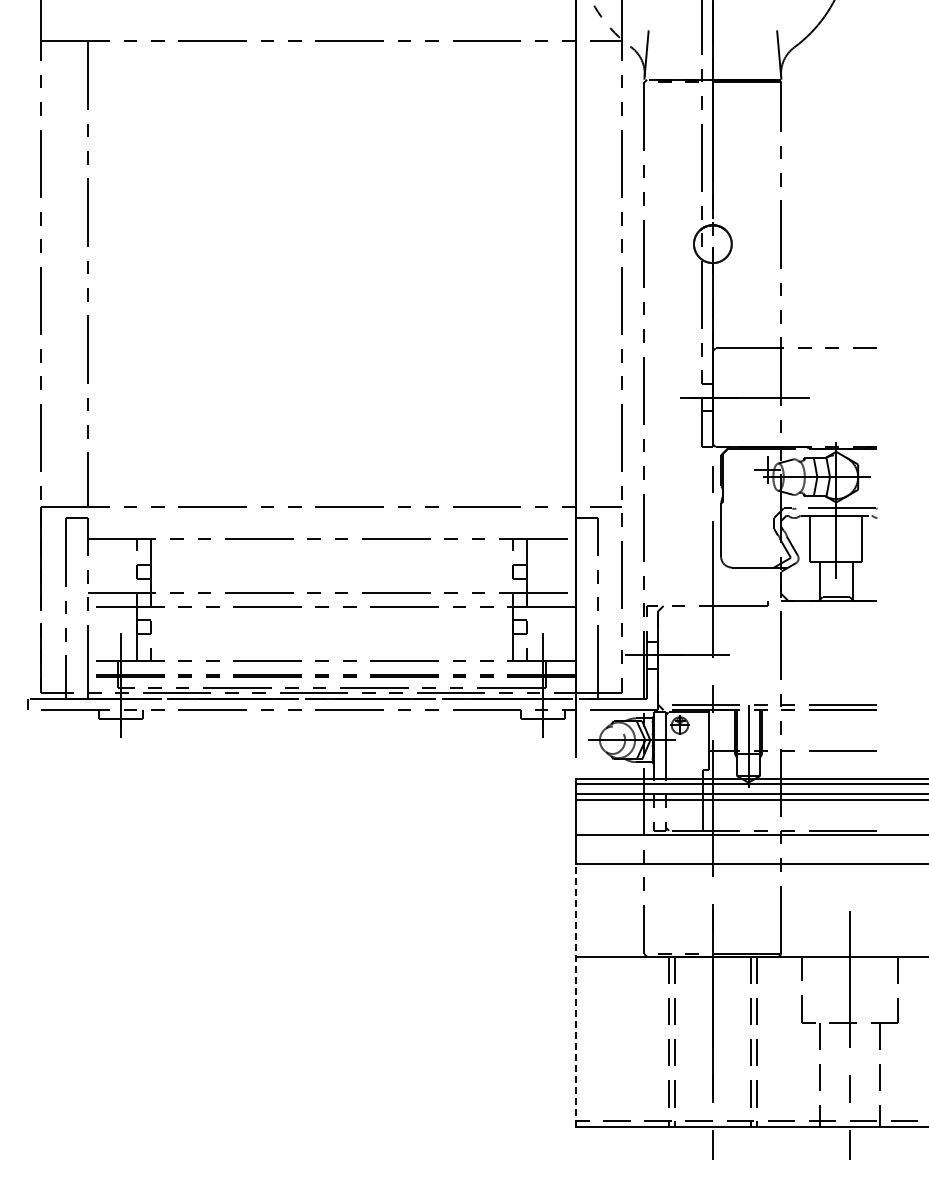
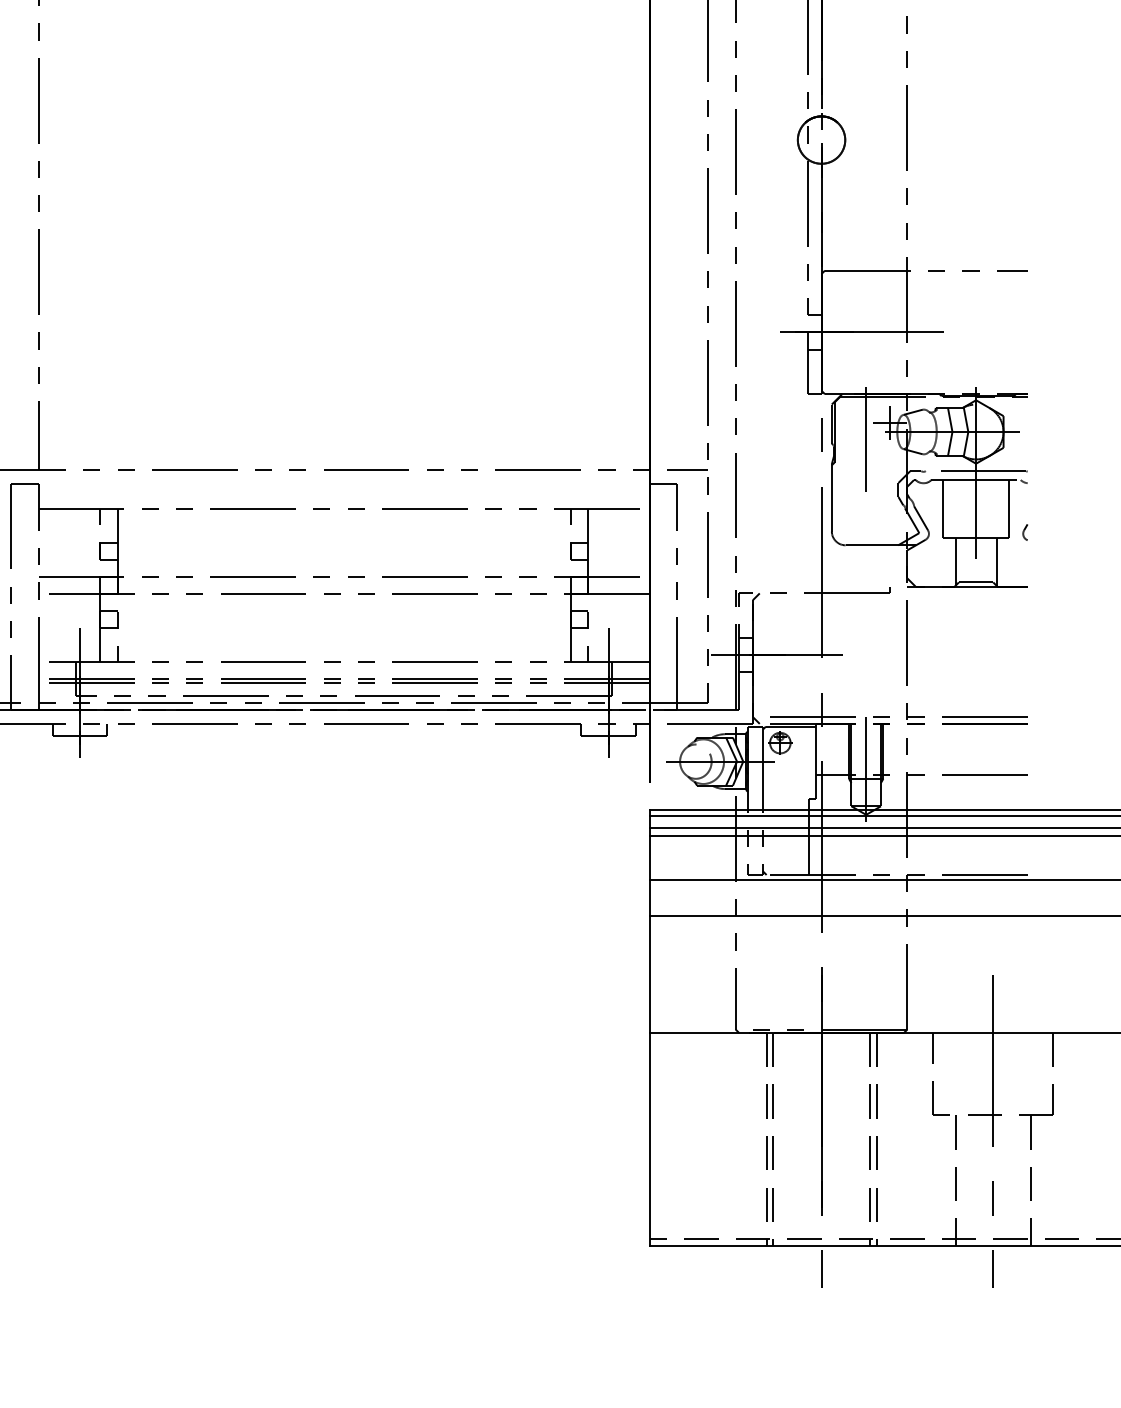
line: (748, 483) -> (866, 439), added
part: (875, 557) -> (1025, 532), added
line: (575, 995) -> (649, 1081), dashed -> solid

